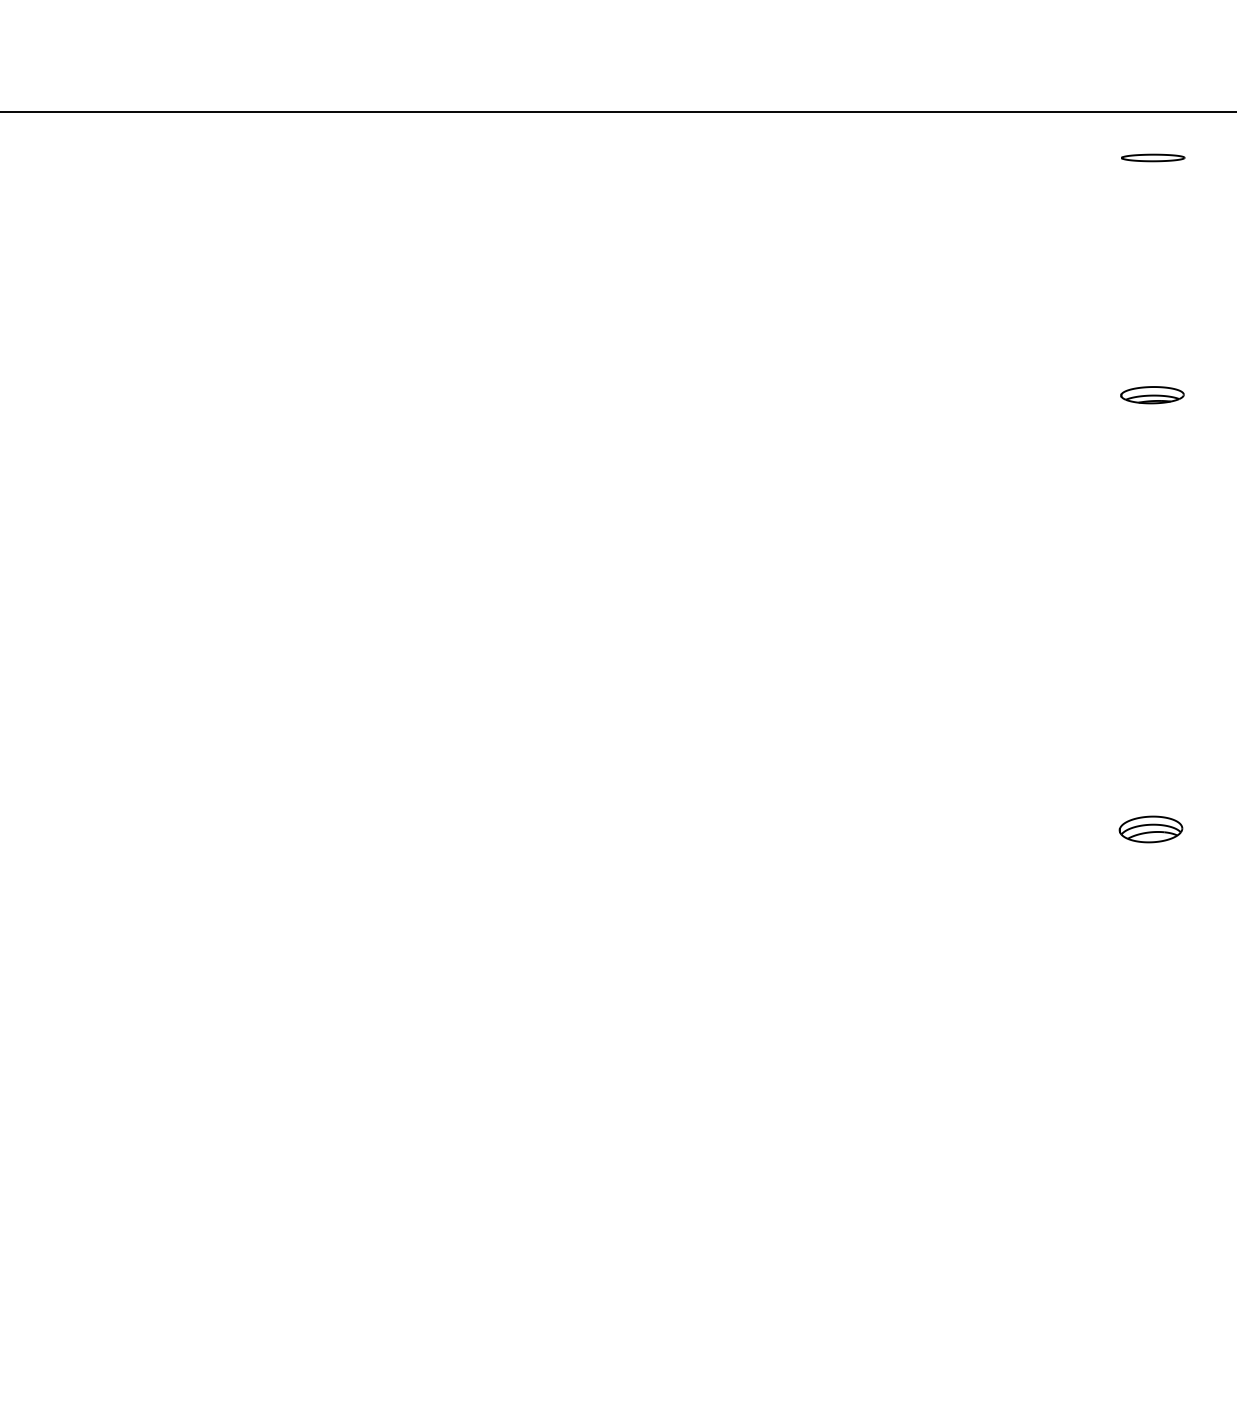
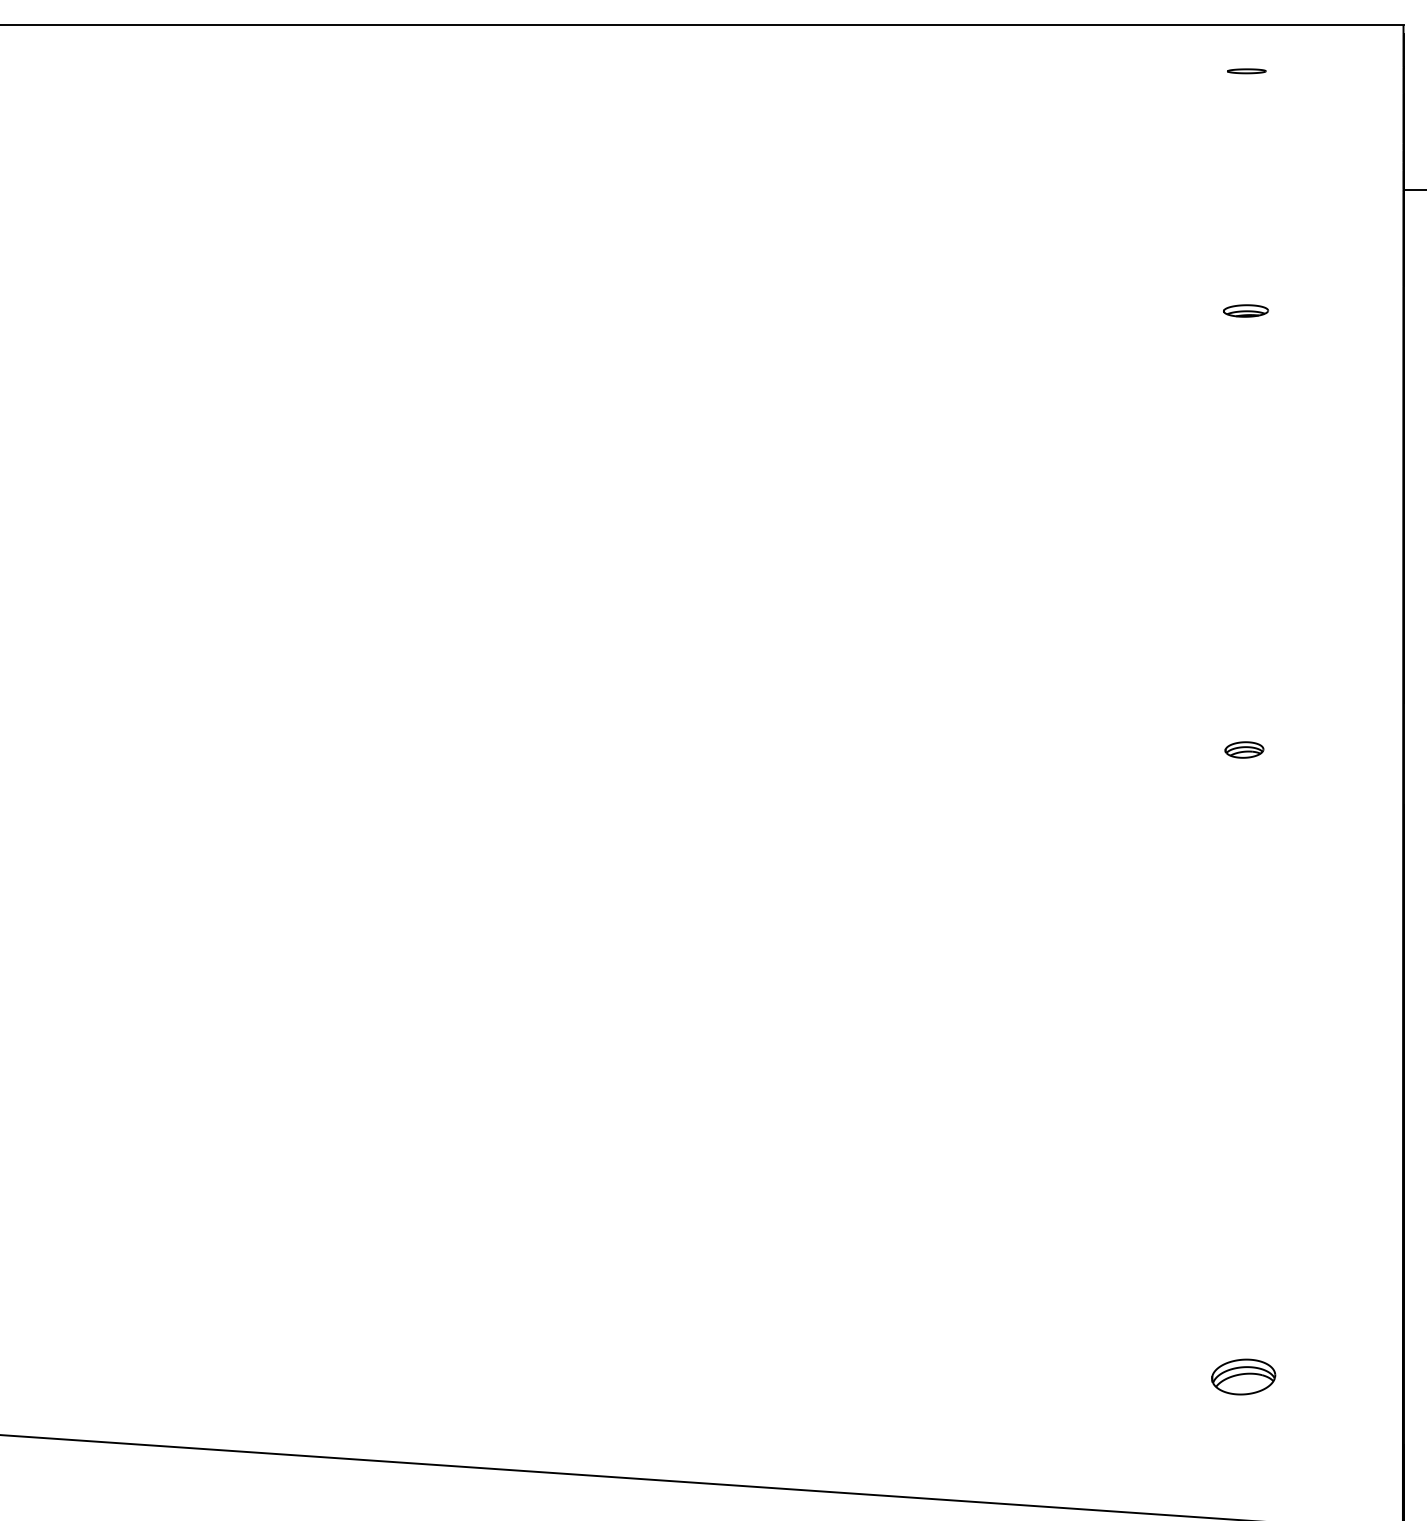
part: (1153, 158) -> (1246, 71), size x0.6
part: (1152, 394) -> (1245, 310), size x0.7
part: (1151, 828) -> (1244, 749), size x0.6

